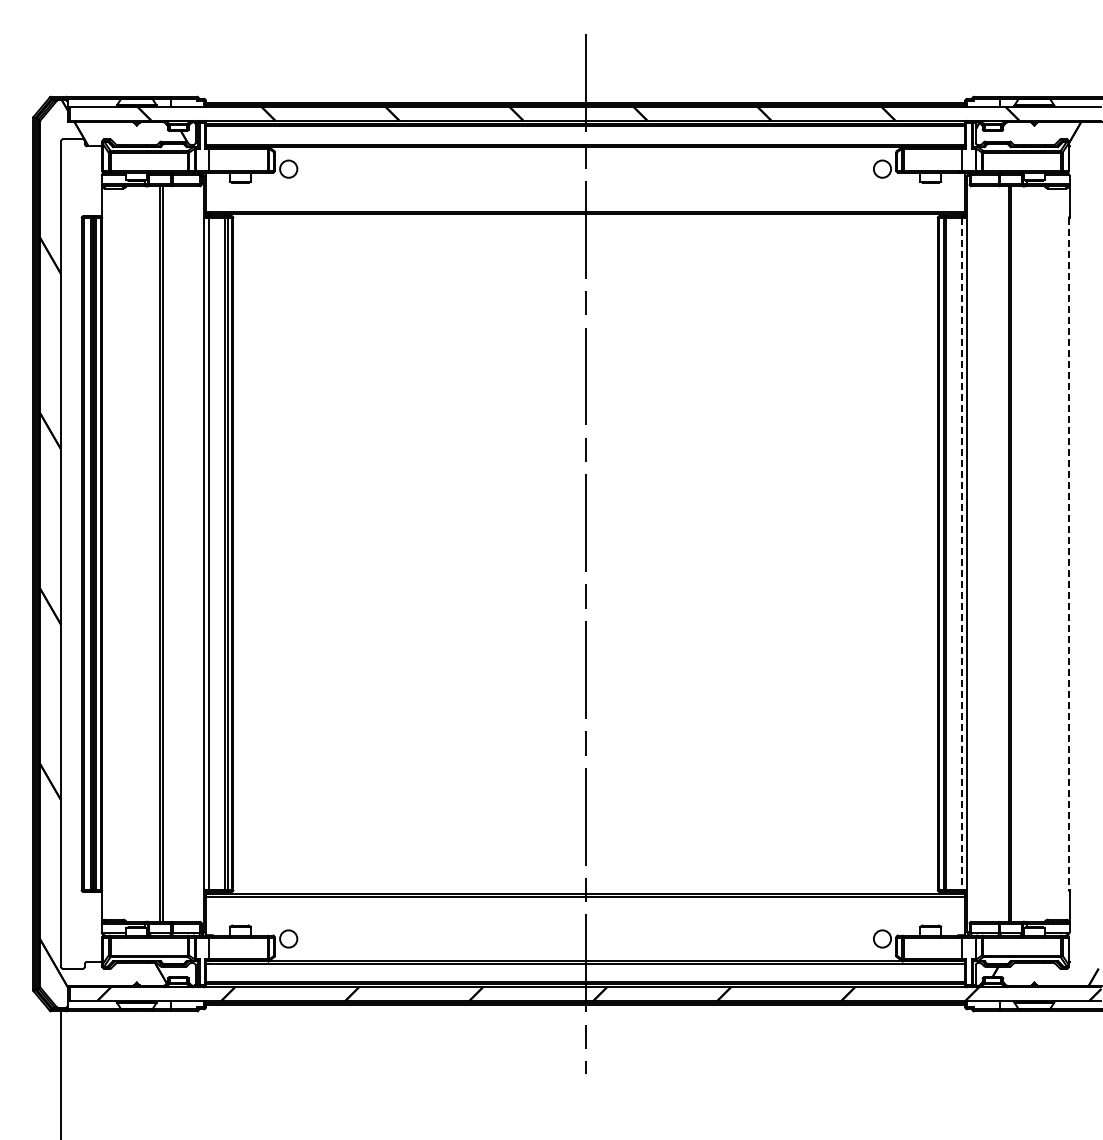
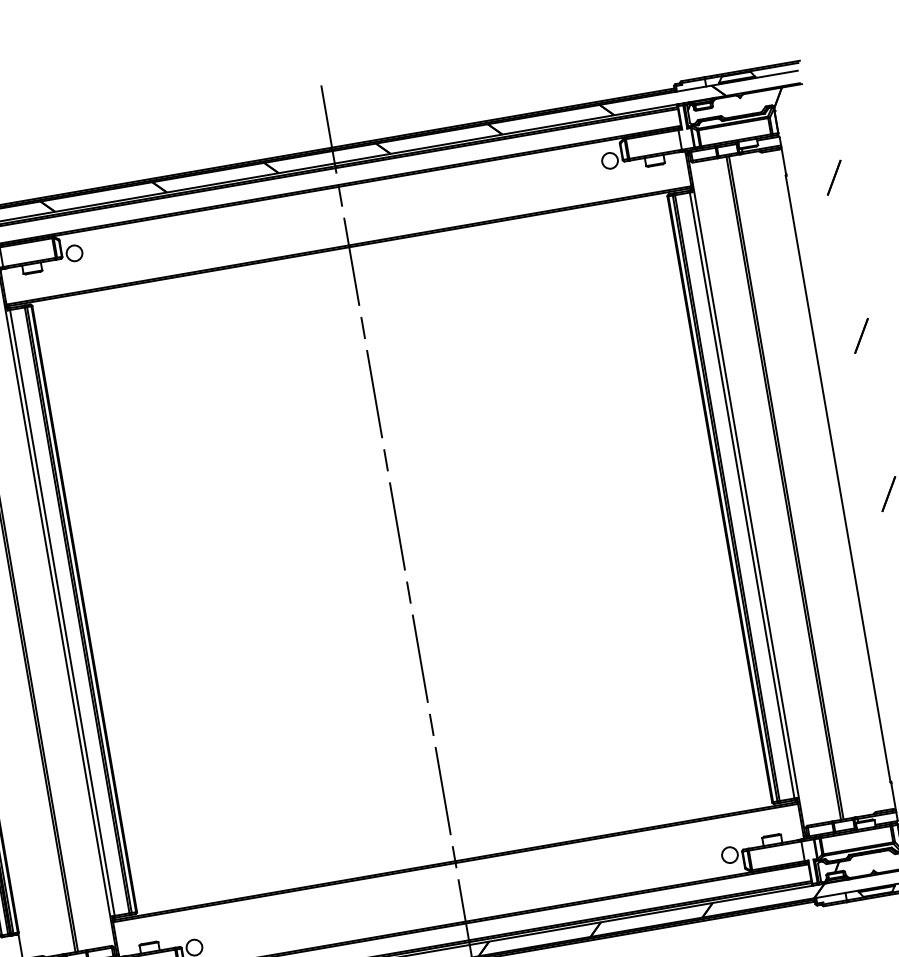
line: (962, 554) -> (742, 495), dashed -> solid
line: (1068, 554) -> (837, 479), dashed -> solid

